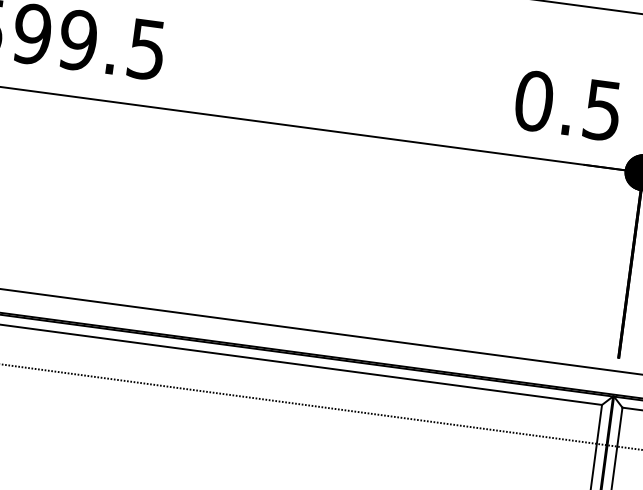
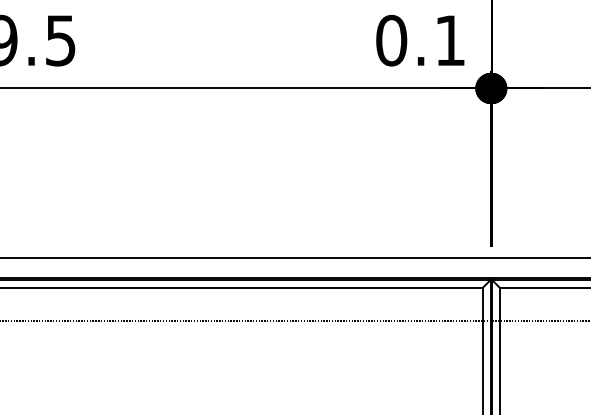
text: (601, 110) -> (449, 40), 0.5 -> 0.1

